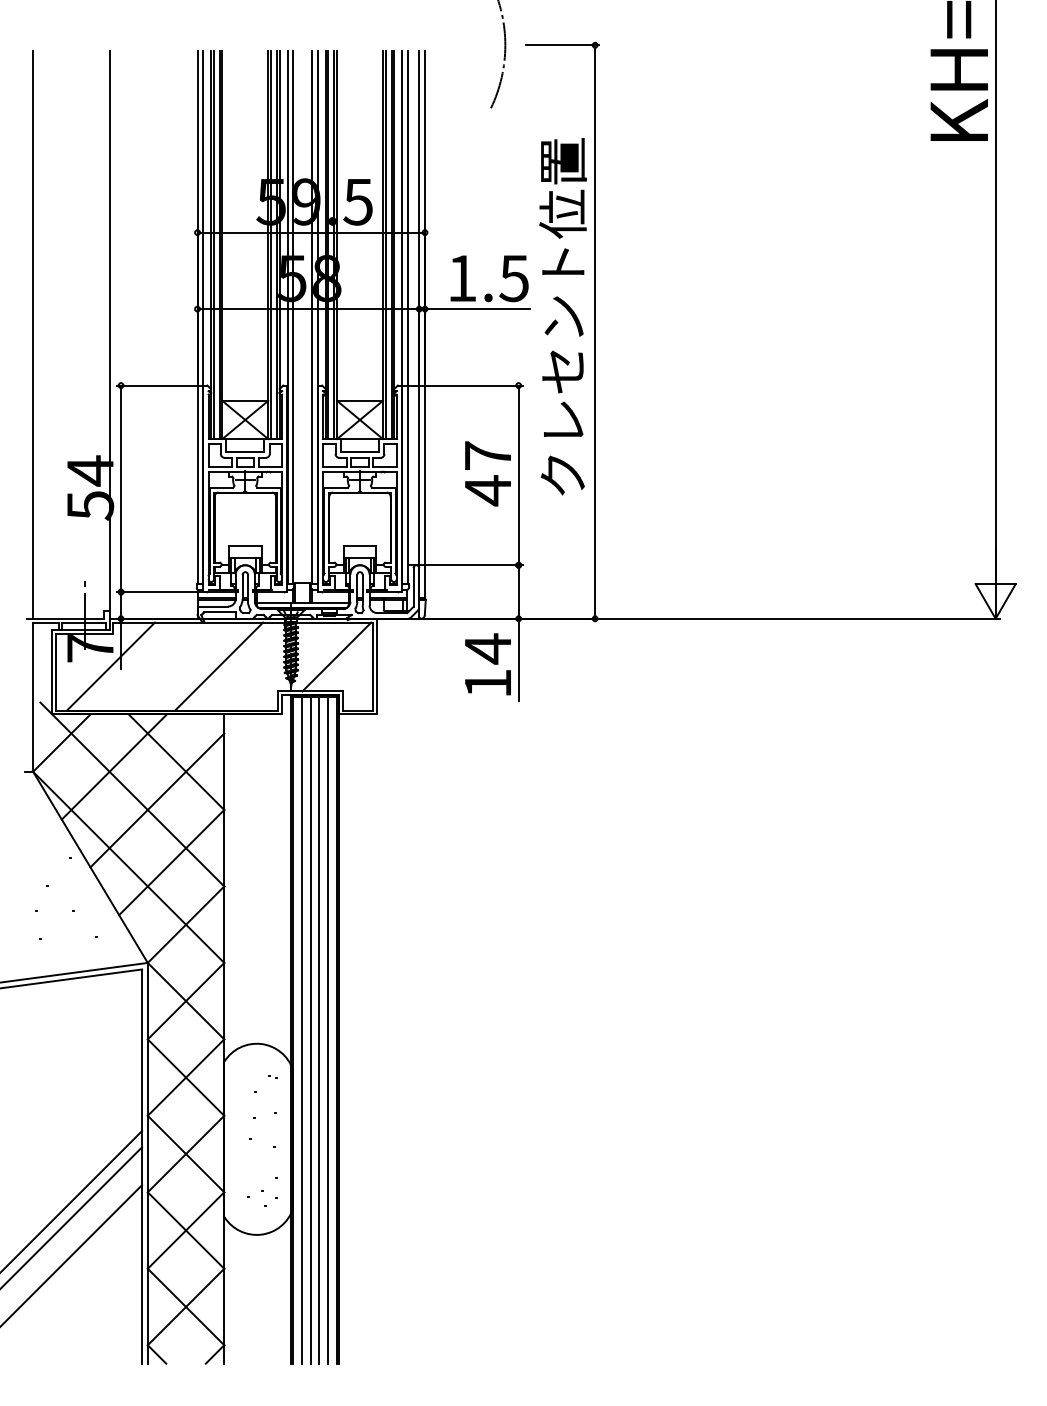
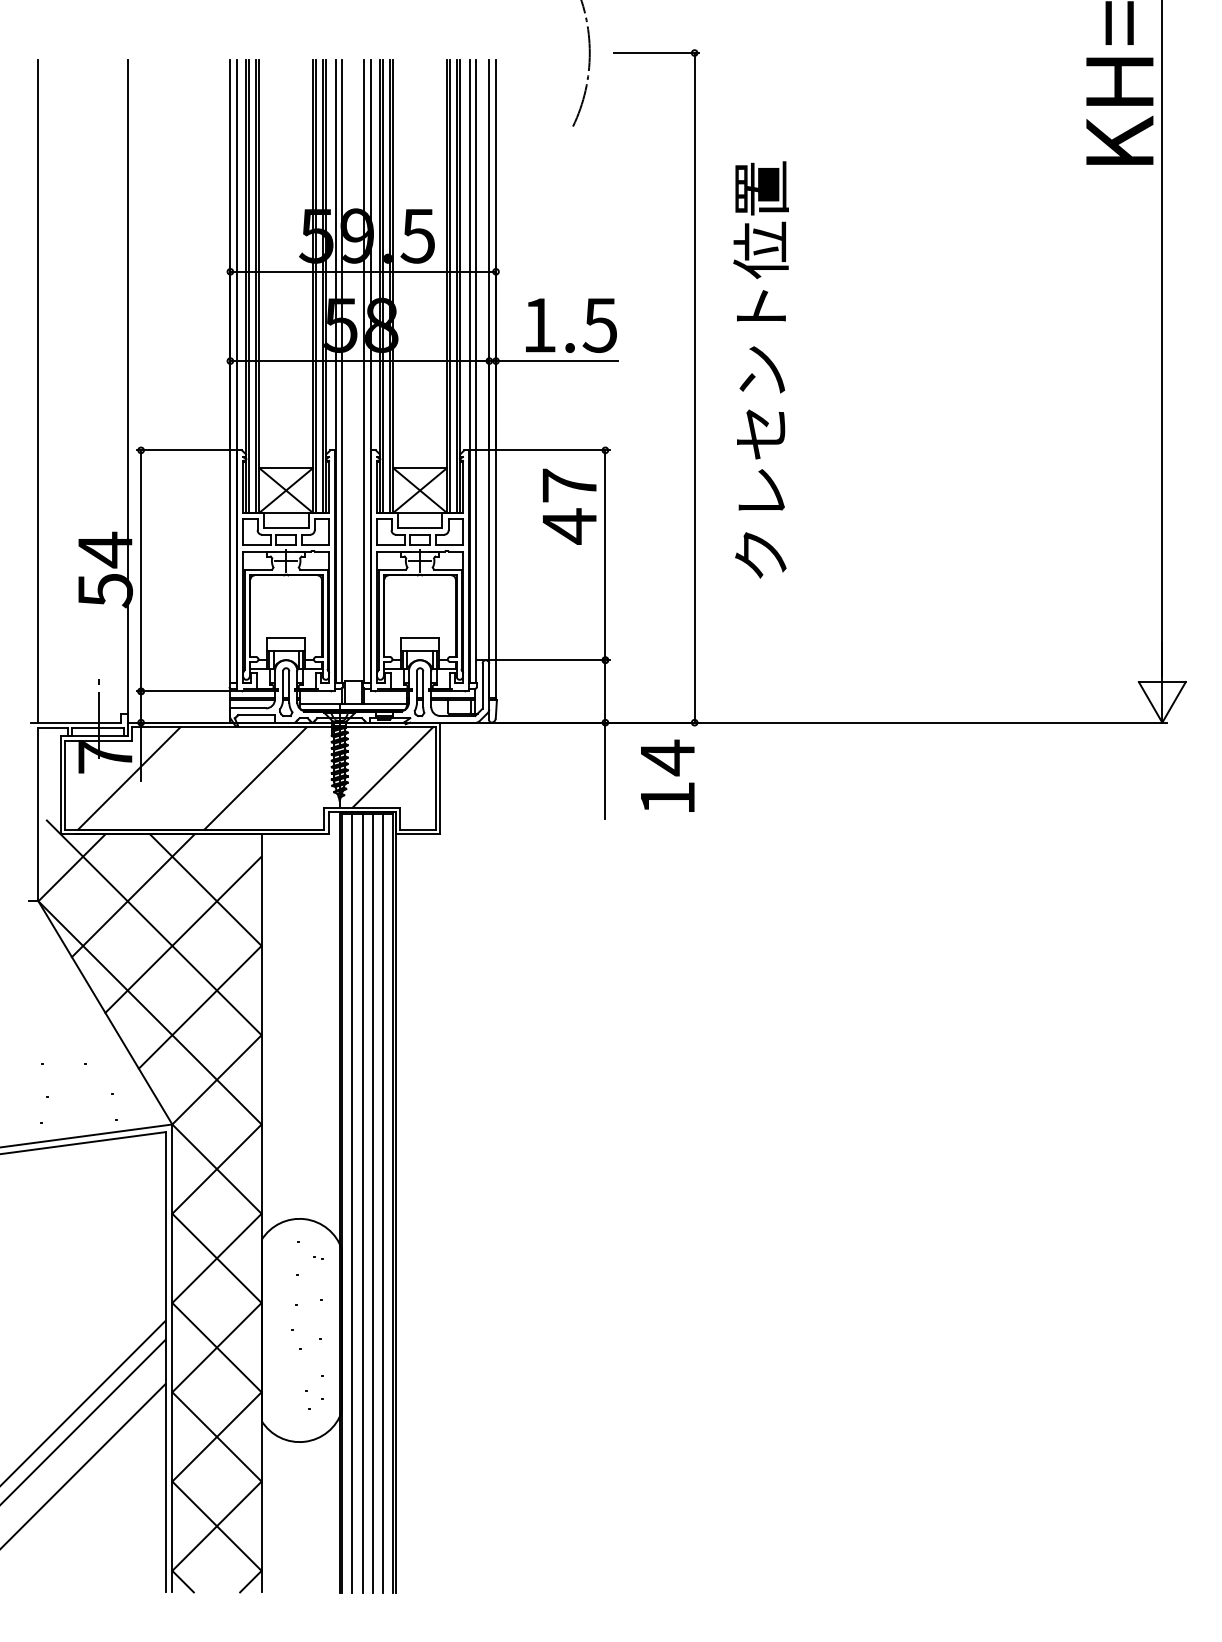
text: (562, 316) -> (760, 369), moved
text: (487, 473) -> (568, 506), moved
text: (487, 664) -> (667, 776), moved

